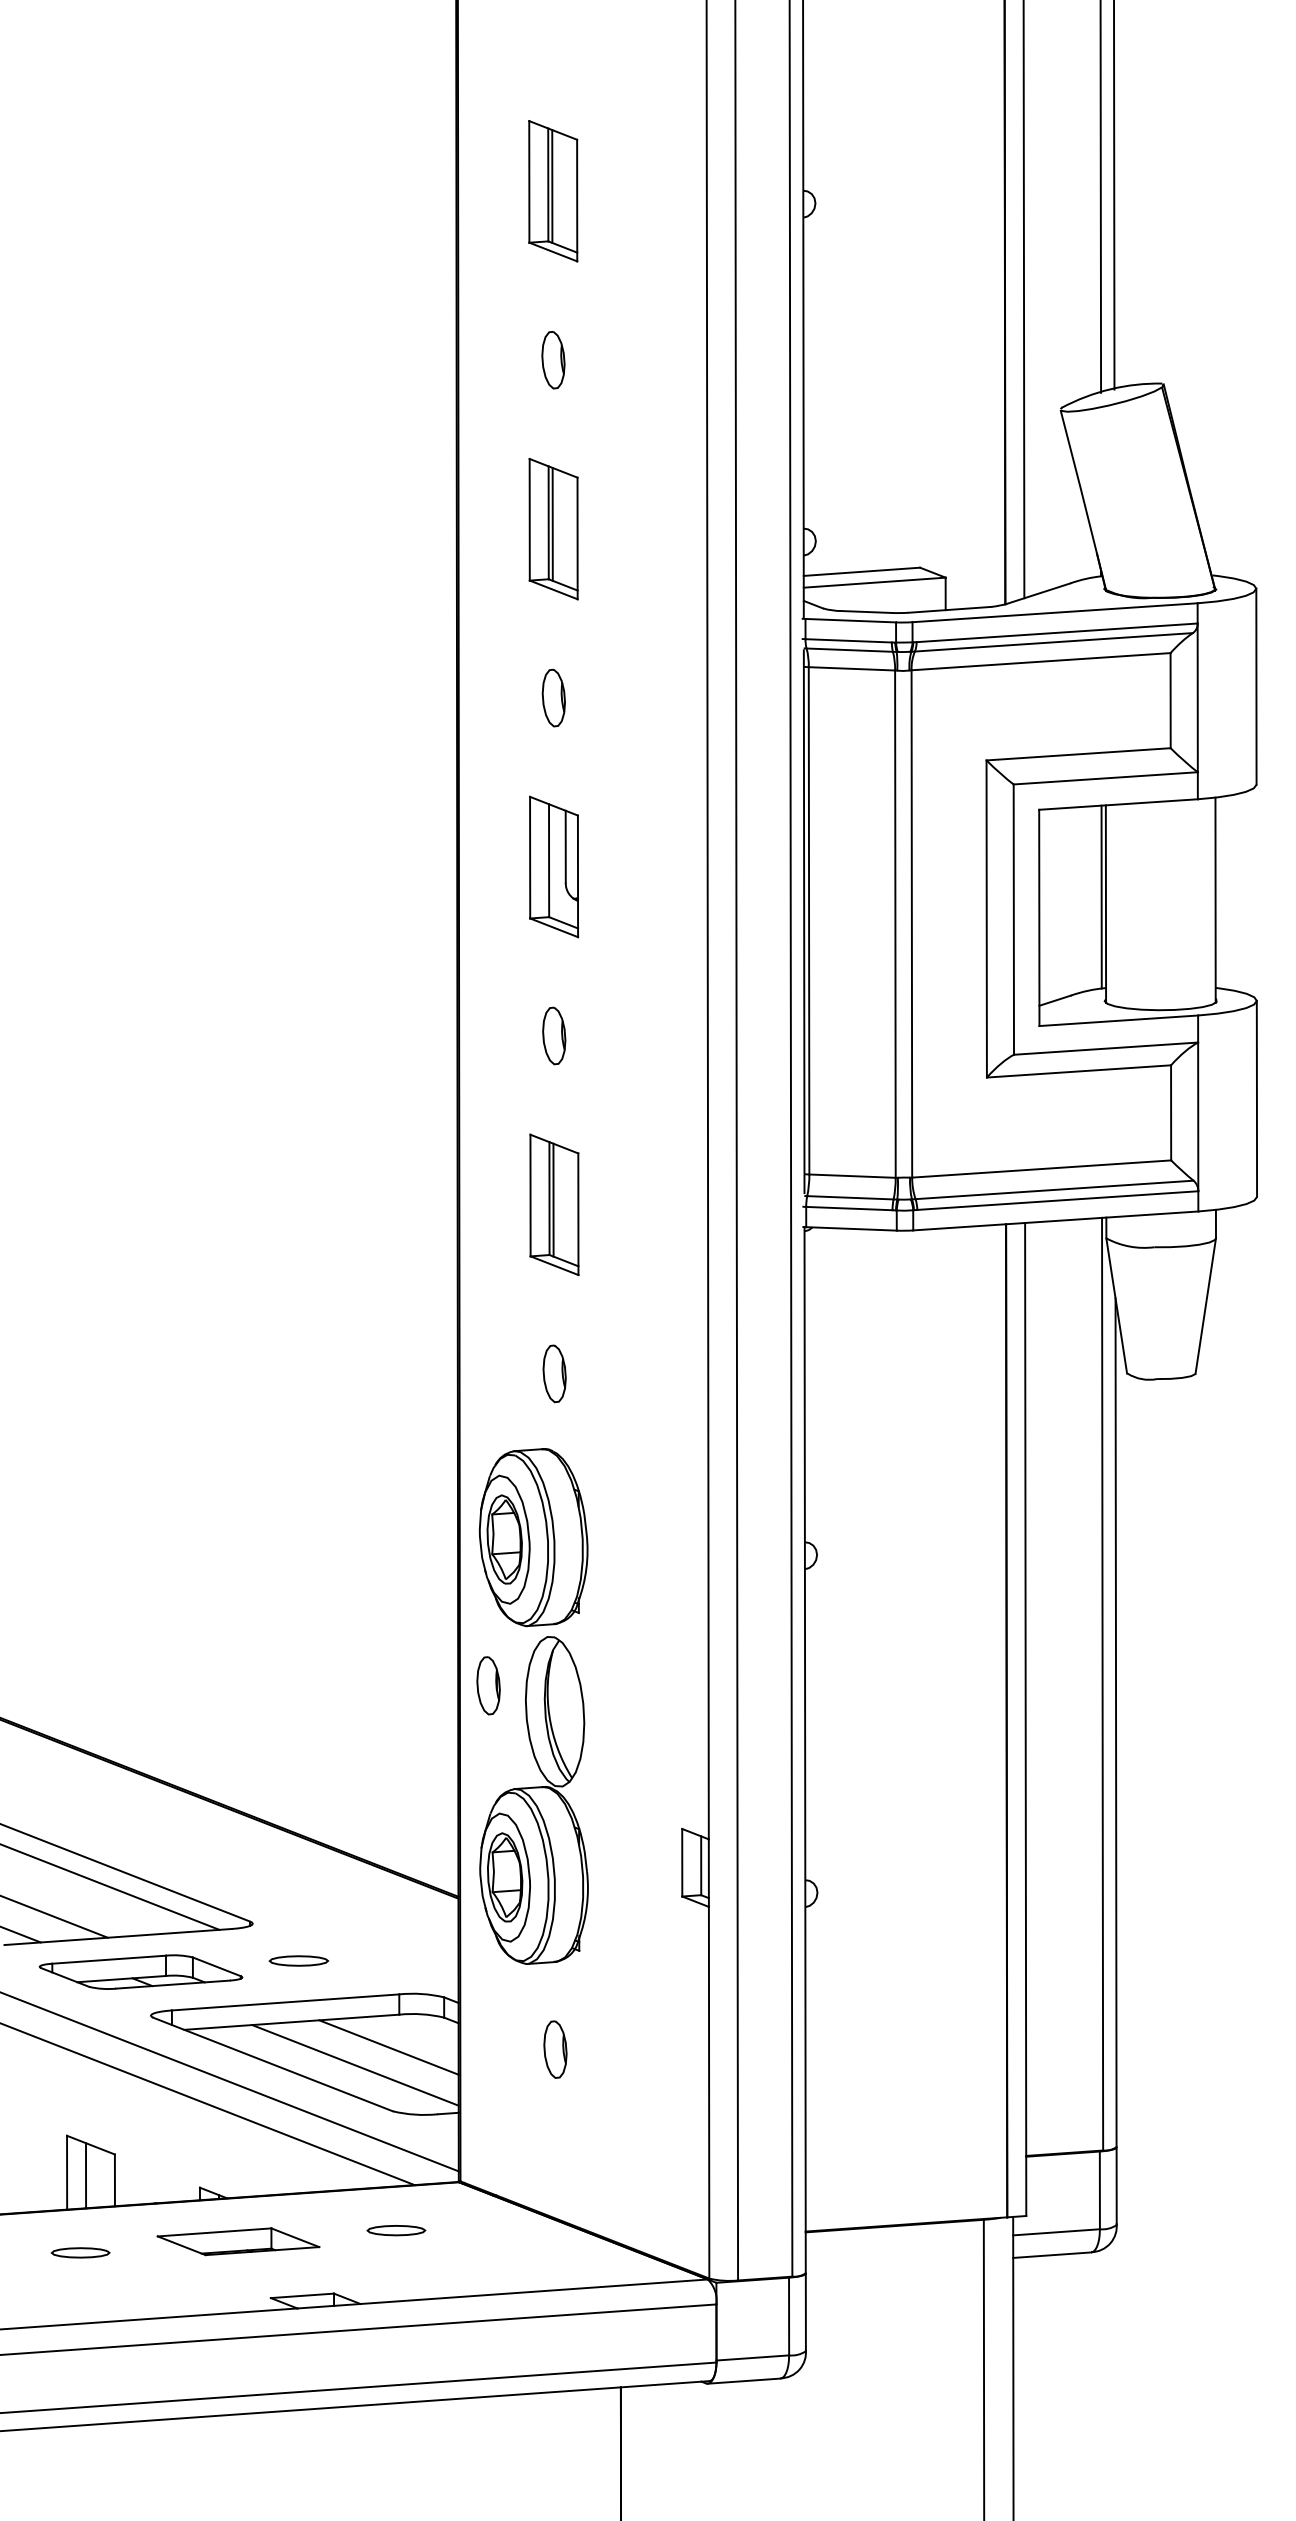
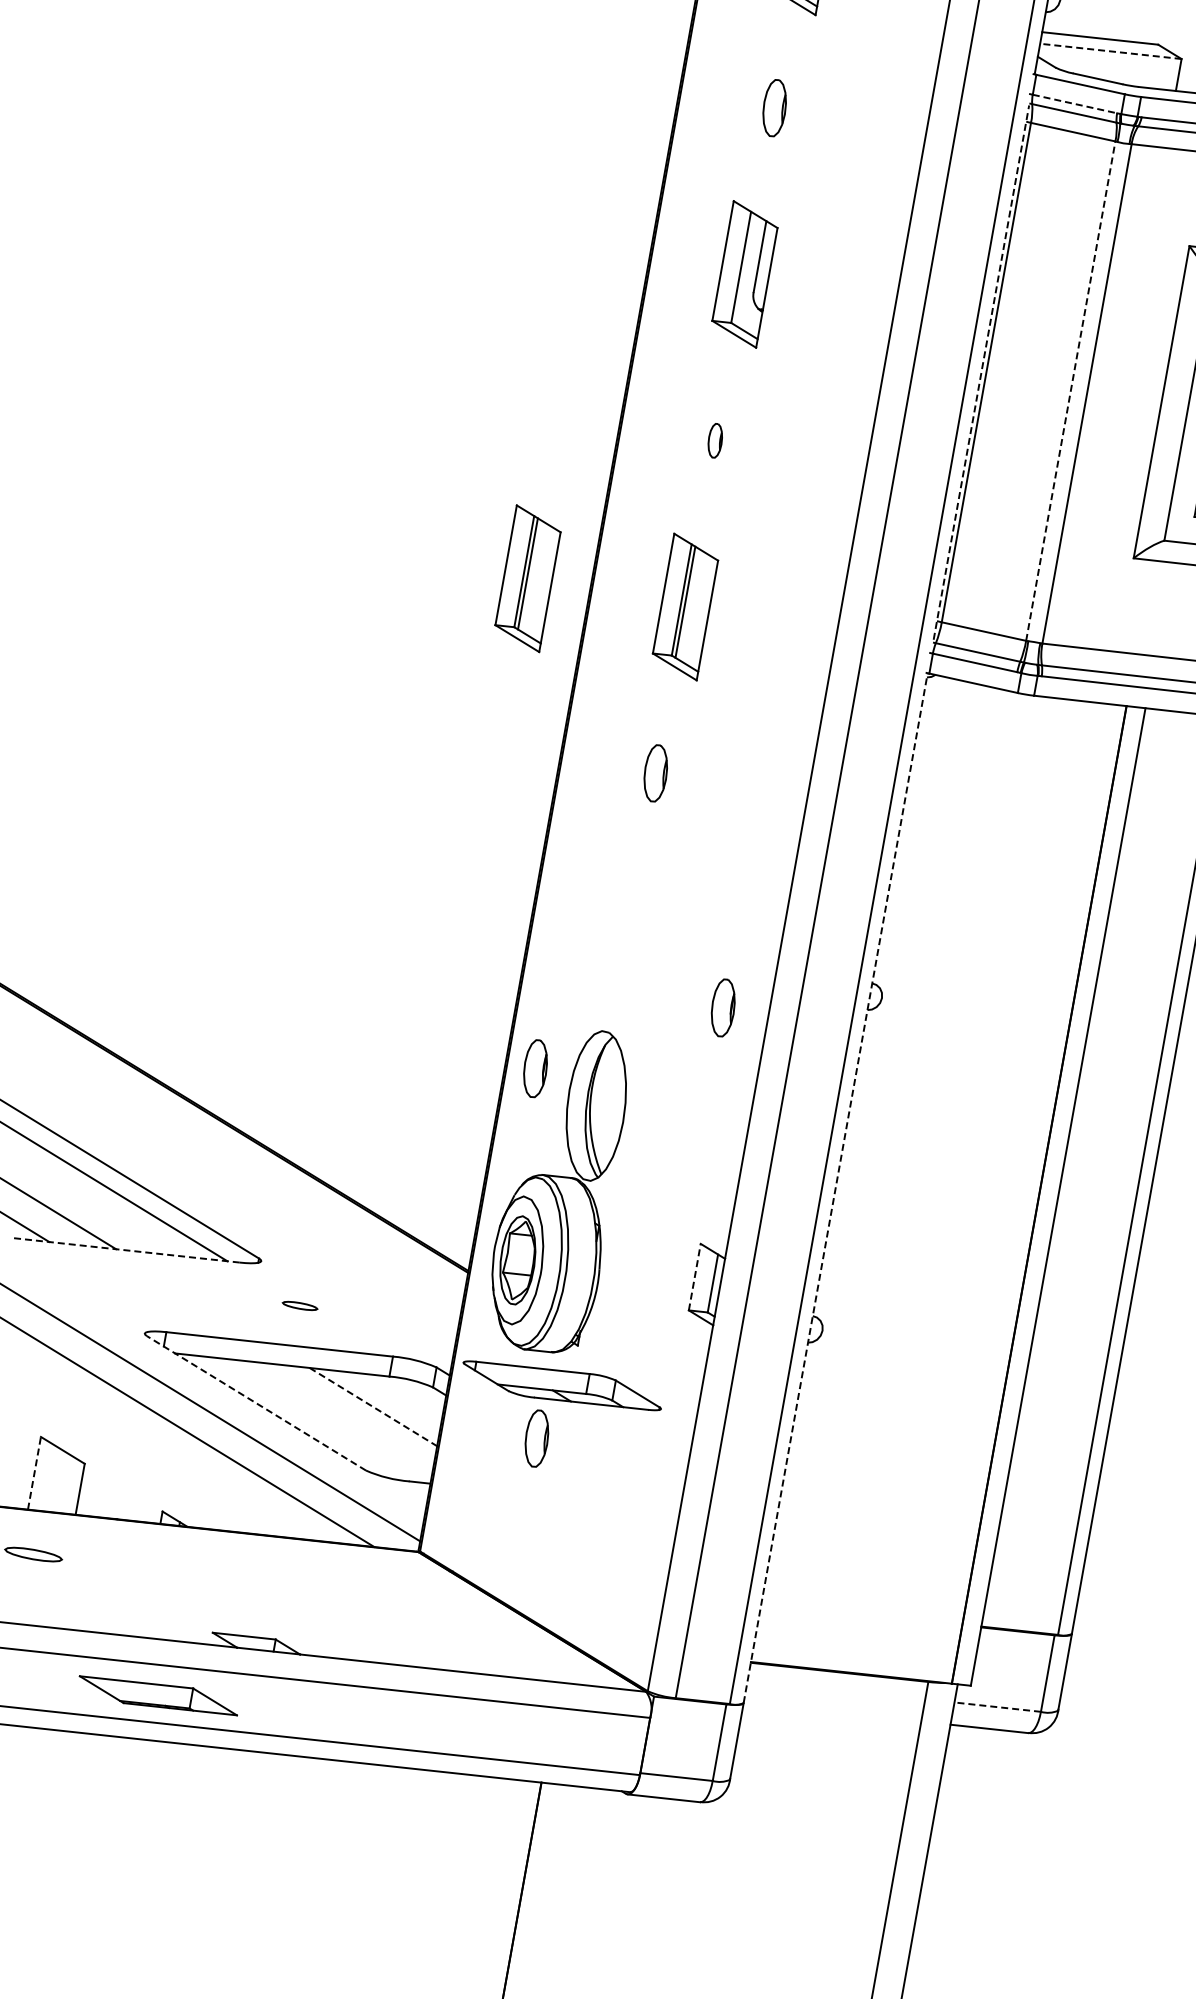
line: (874, 582) -> (1110, 51), solid -> dashed
line: (849, 640) -> (1075, 103), solid -> dashed
line: (804, 921) -> (981, 372), solid -> dashed
line: (895, 924) -> (1070, 391), solid -> dashed
part: (554, 1035) -> (715, 440), size x0.6
part: (394, 1204) -> (528, 578), added
part: (533, 1537) -> (605, 930), removed
part: (662, 1592) -> (723, 1007), added
line: (805, 1749) -> (836, 1187), solid -> dashed
line: (682, 1862) -> (695, 1276), solid -> dashed
line: (118, 1937) -> (126, 1250), solid -> dashed
part: (298, 1960) -> (299, 1305), size x0.6
part: (140, 1971) -> (561, 1385), moved
line: (388, 2047) -> (372, 1406), solid -> dashed
line: (272, 2064) -> (255, 1403), solid -> dashed
line: (355, 2065) -> (337, 1418), removed
line: (67, 2172) -> (34, 1473), solid -> dashed
line: (86, 2175) -> (53, 1479), removed
part: (396, 2230) -> (348, 1588), removed
line: (1056, 2232) -> (997, 1707), solid -> dashed
part: (238, 2241) -> (158, 1695), moved

